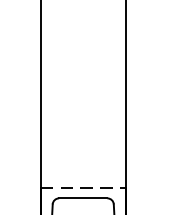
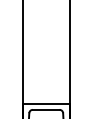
line: (83, 186) -> (46, 103), dashed -> solid

